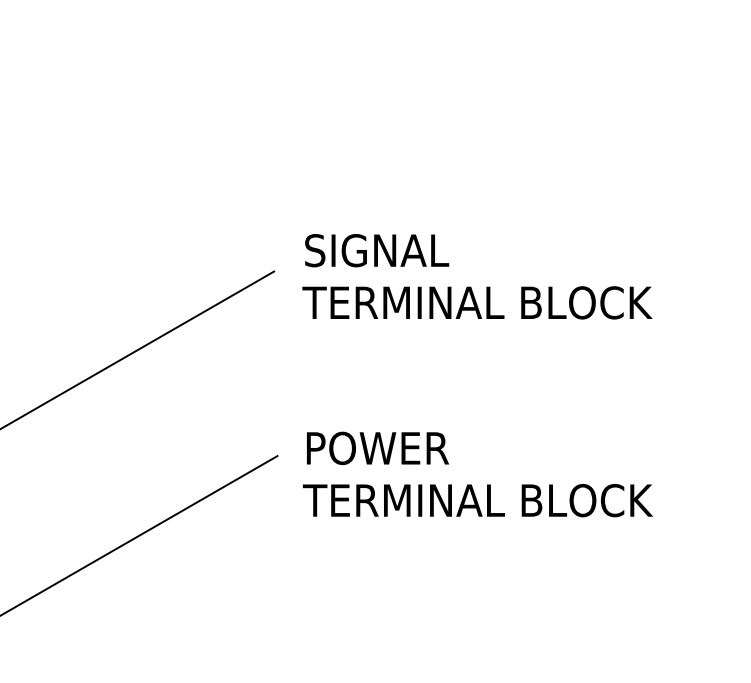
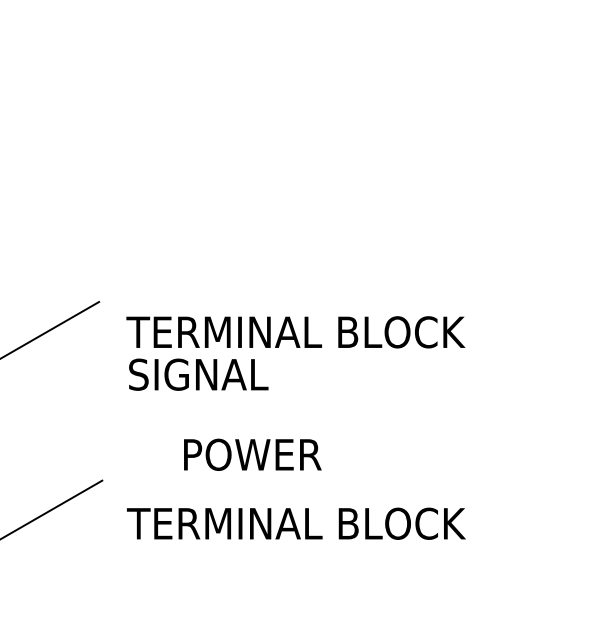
text: (377, 250) -> (199, 374), moved
text: (377, 448) -> (252, 454), moved

